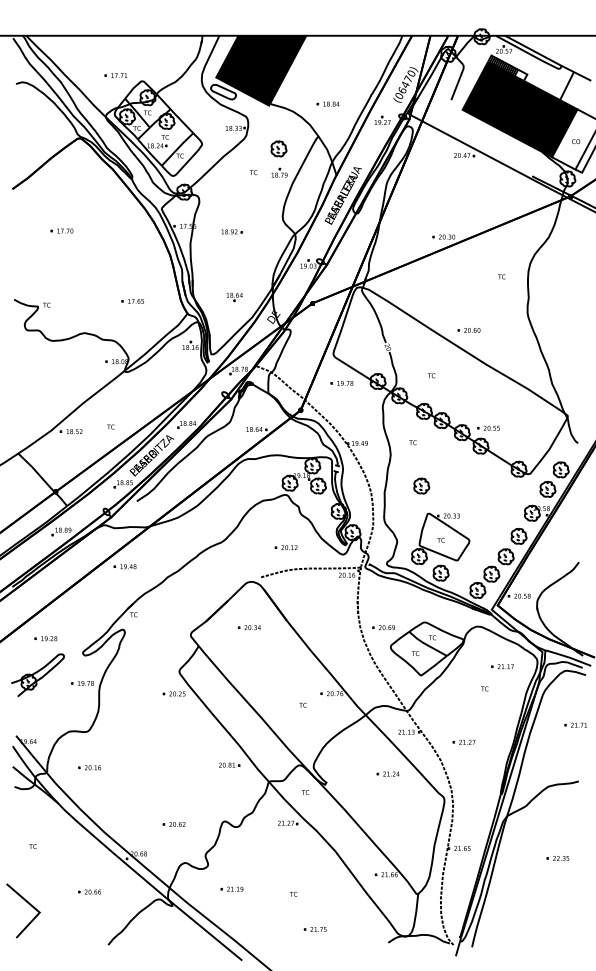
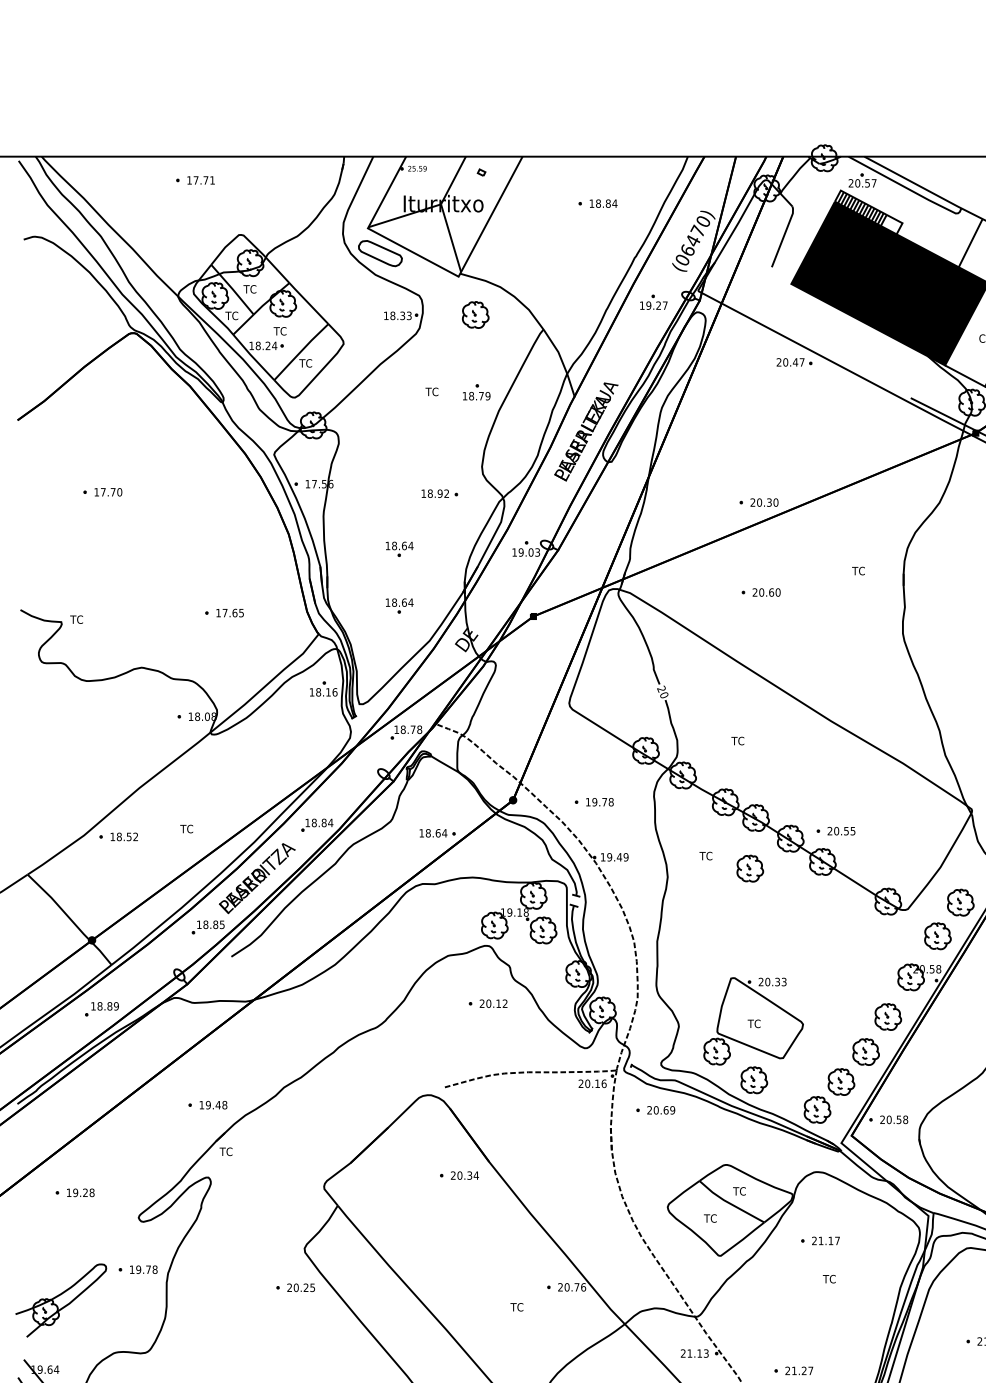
fill: (261, 70) -> (445, 216), removed
part: (115, 75) -> (194, 180), moved
part: (327, 103) -> (596, 202), moved
part: (278, 148) -> (474, 314), moved
part: (231, 231) -> (438, 493), moved
part: (234, 264) -> (399, 549), added
part: (468, 330) -> (760, 592), moved
part: (341, 383) -> (593, 802), moved
part: (421, 485) -> (749, 867), moved
part: (285, 547) -> (486, 1003), moved
part: (124, 566) -> (206, 1104), moved
part: (248, 627) -> (457, 1175), moved
part: (383, 627) -> (655, 1109), moved
part: (502, 666) -> (820, 1240), moved
part: (37, 675) -> (60, 1300), moved

